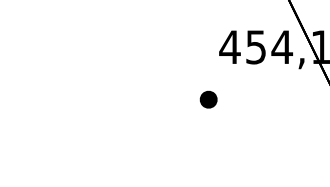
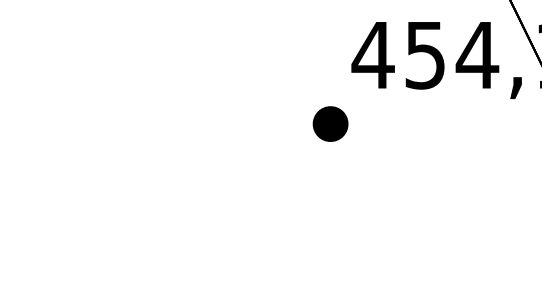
part: (208, 99) -> (330, 123), moved

